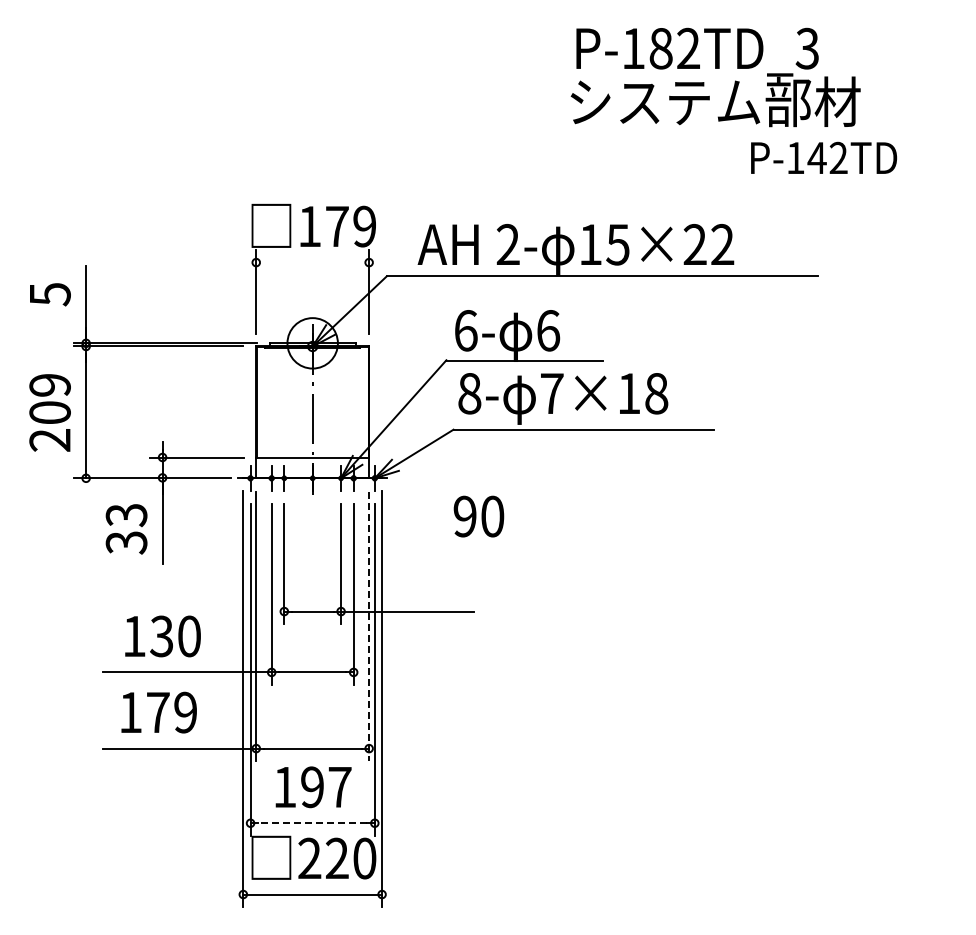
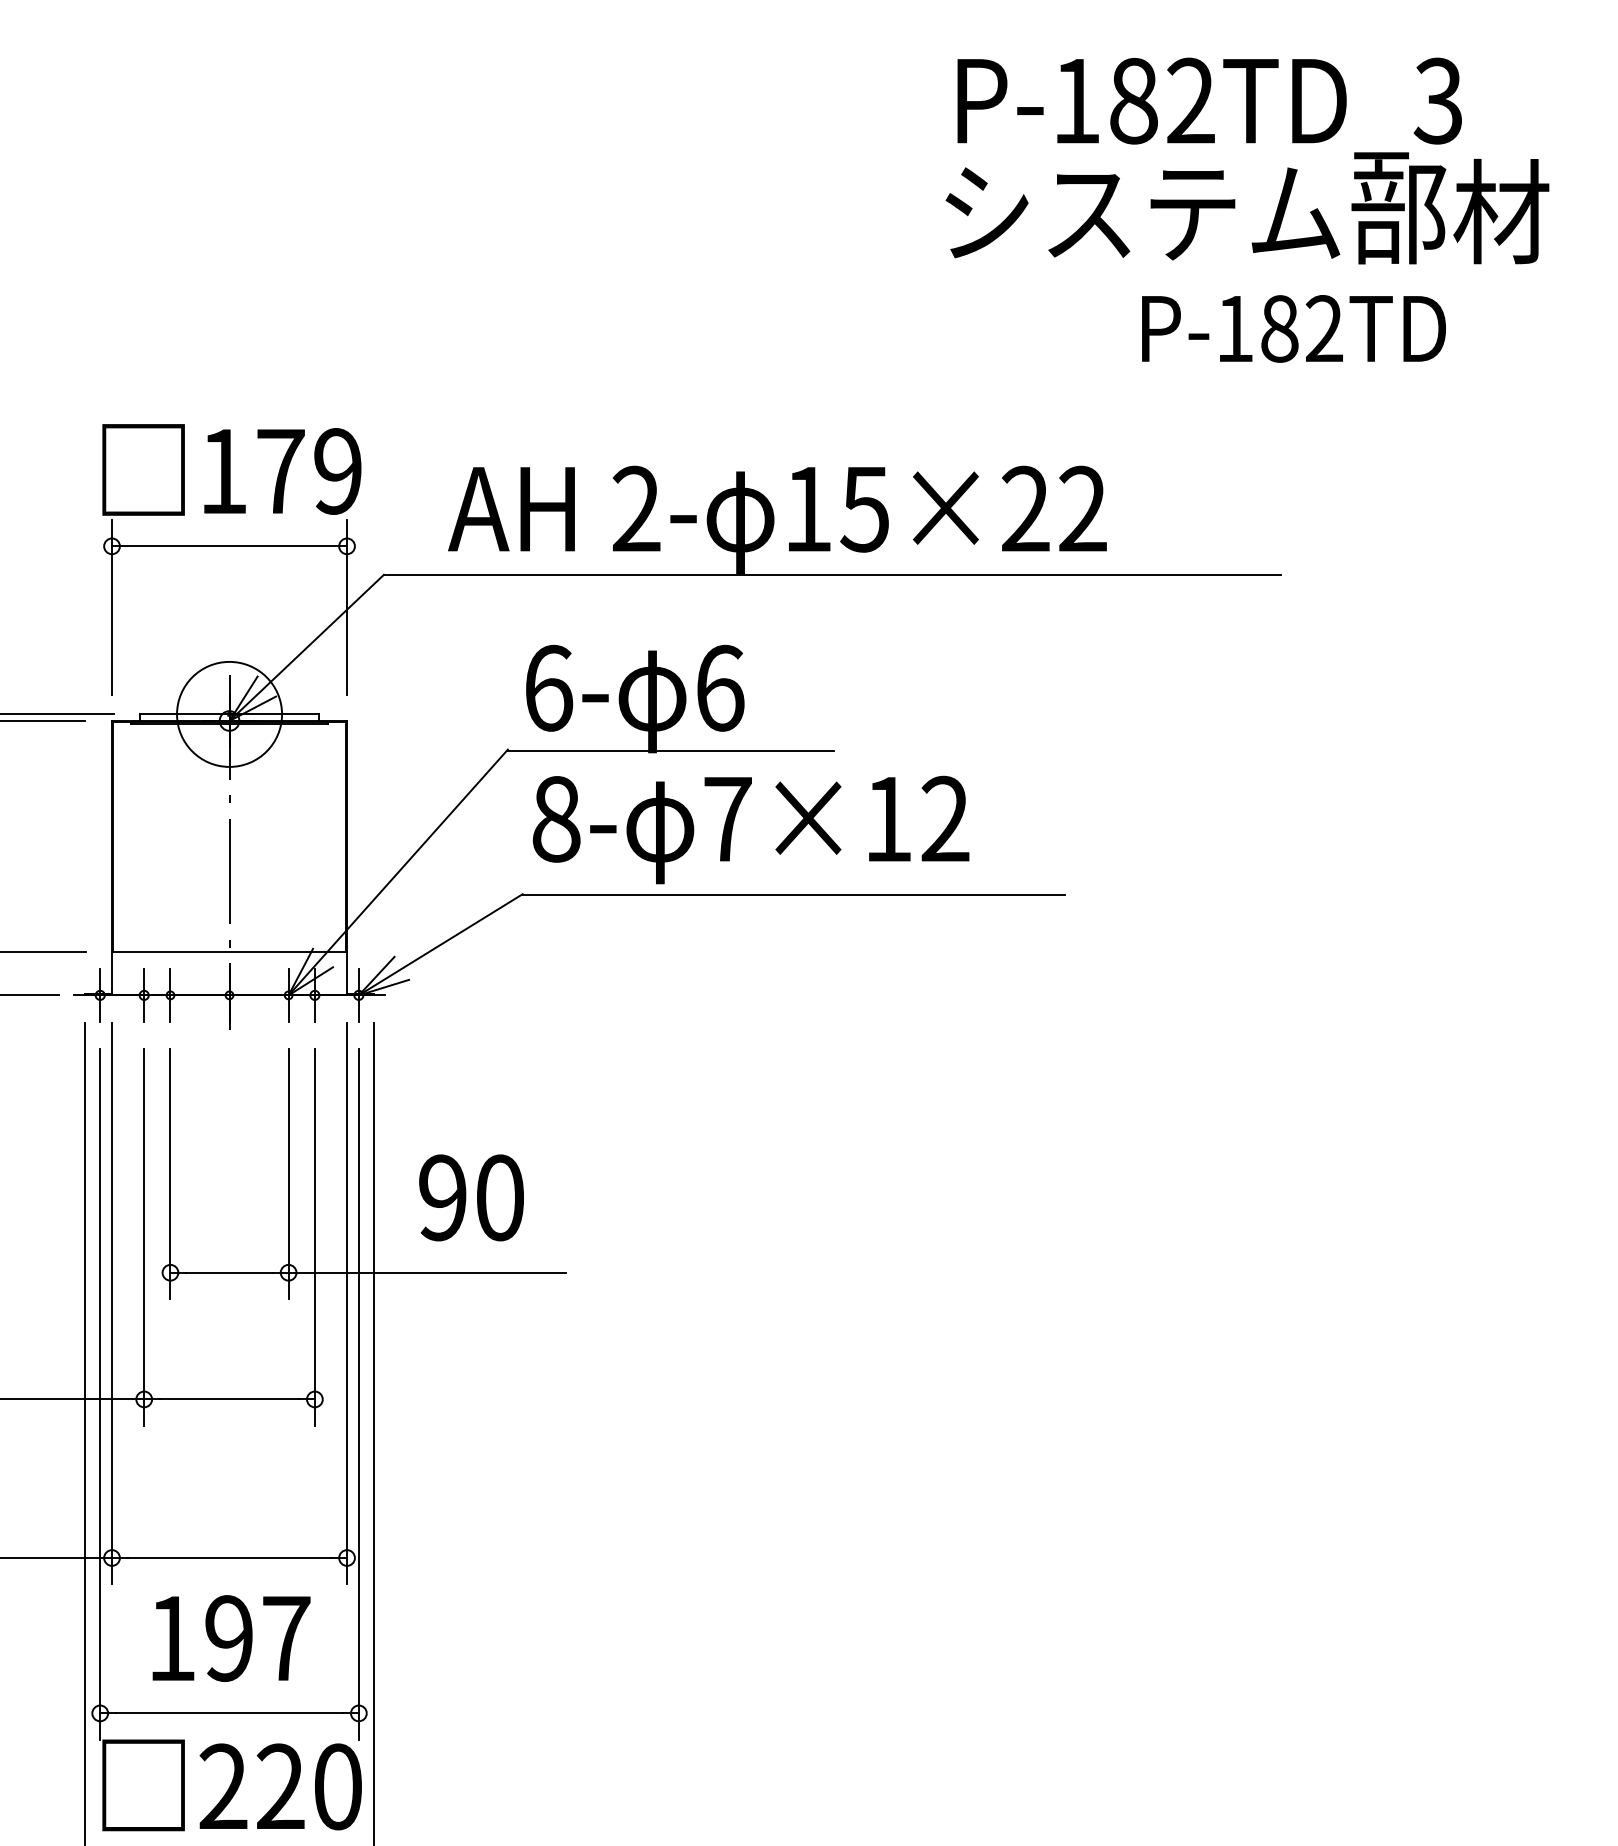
text: (715, 77) -> (1247, 161), moved
text: (816, 158) -> (1278, 329), P-142TD -> P-182TD
line: (312, 262) -> (229, 546), added
text: (656, 393) -> (945, 818), 7×18 -> 7×12
text: (478, 516) -> (470, 1197), moved
line: (369, 626) -> (347, 1303), dashed -> solid
line: (312, 823) -> (229, 1713), dashed -> solid

